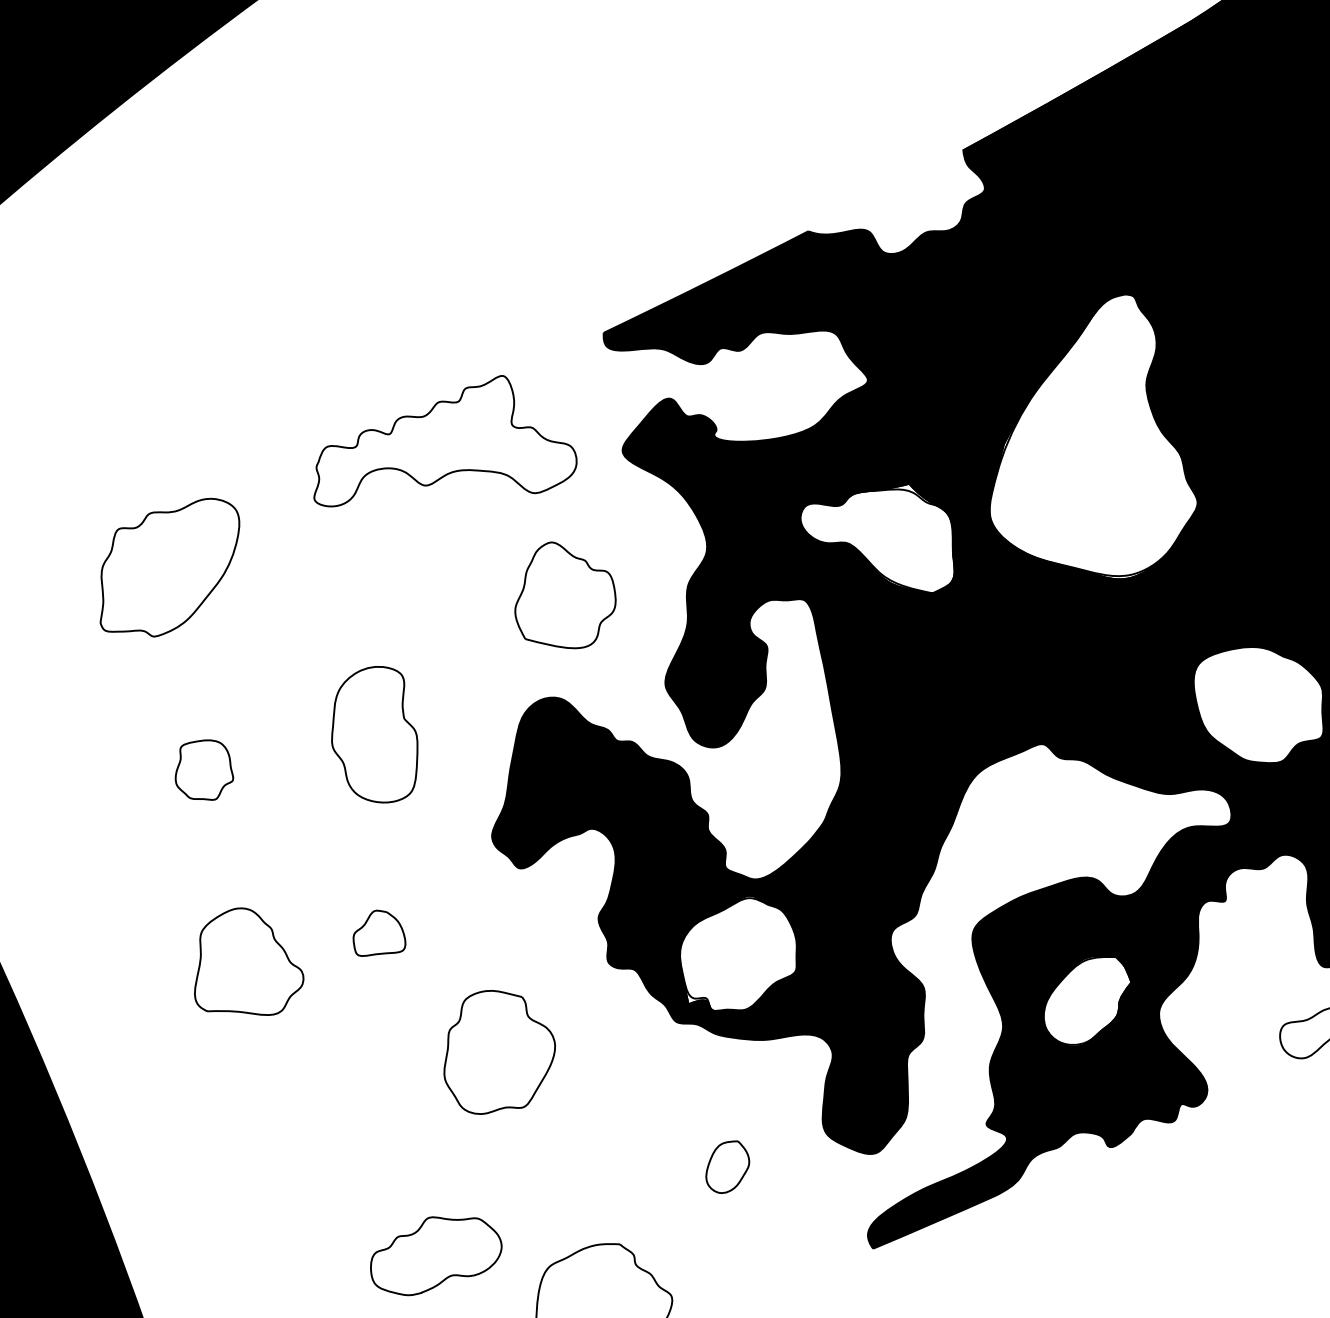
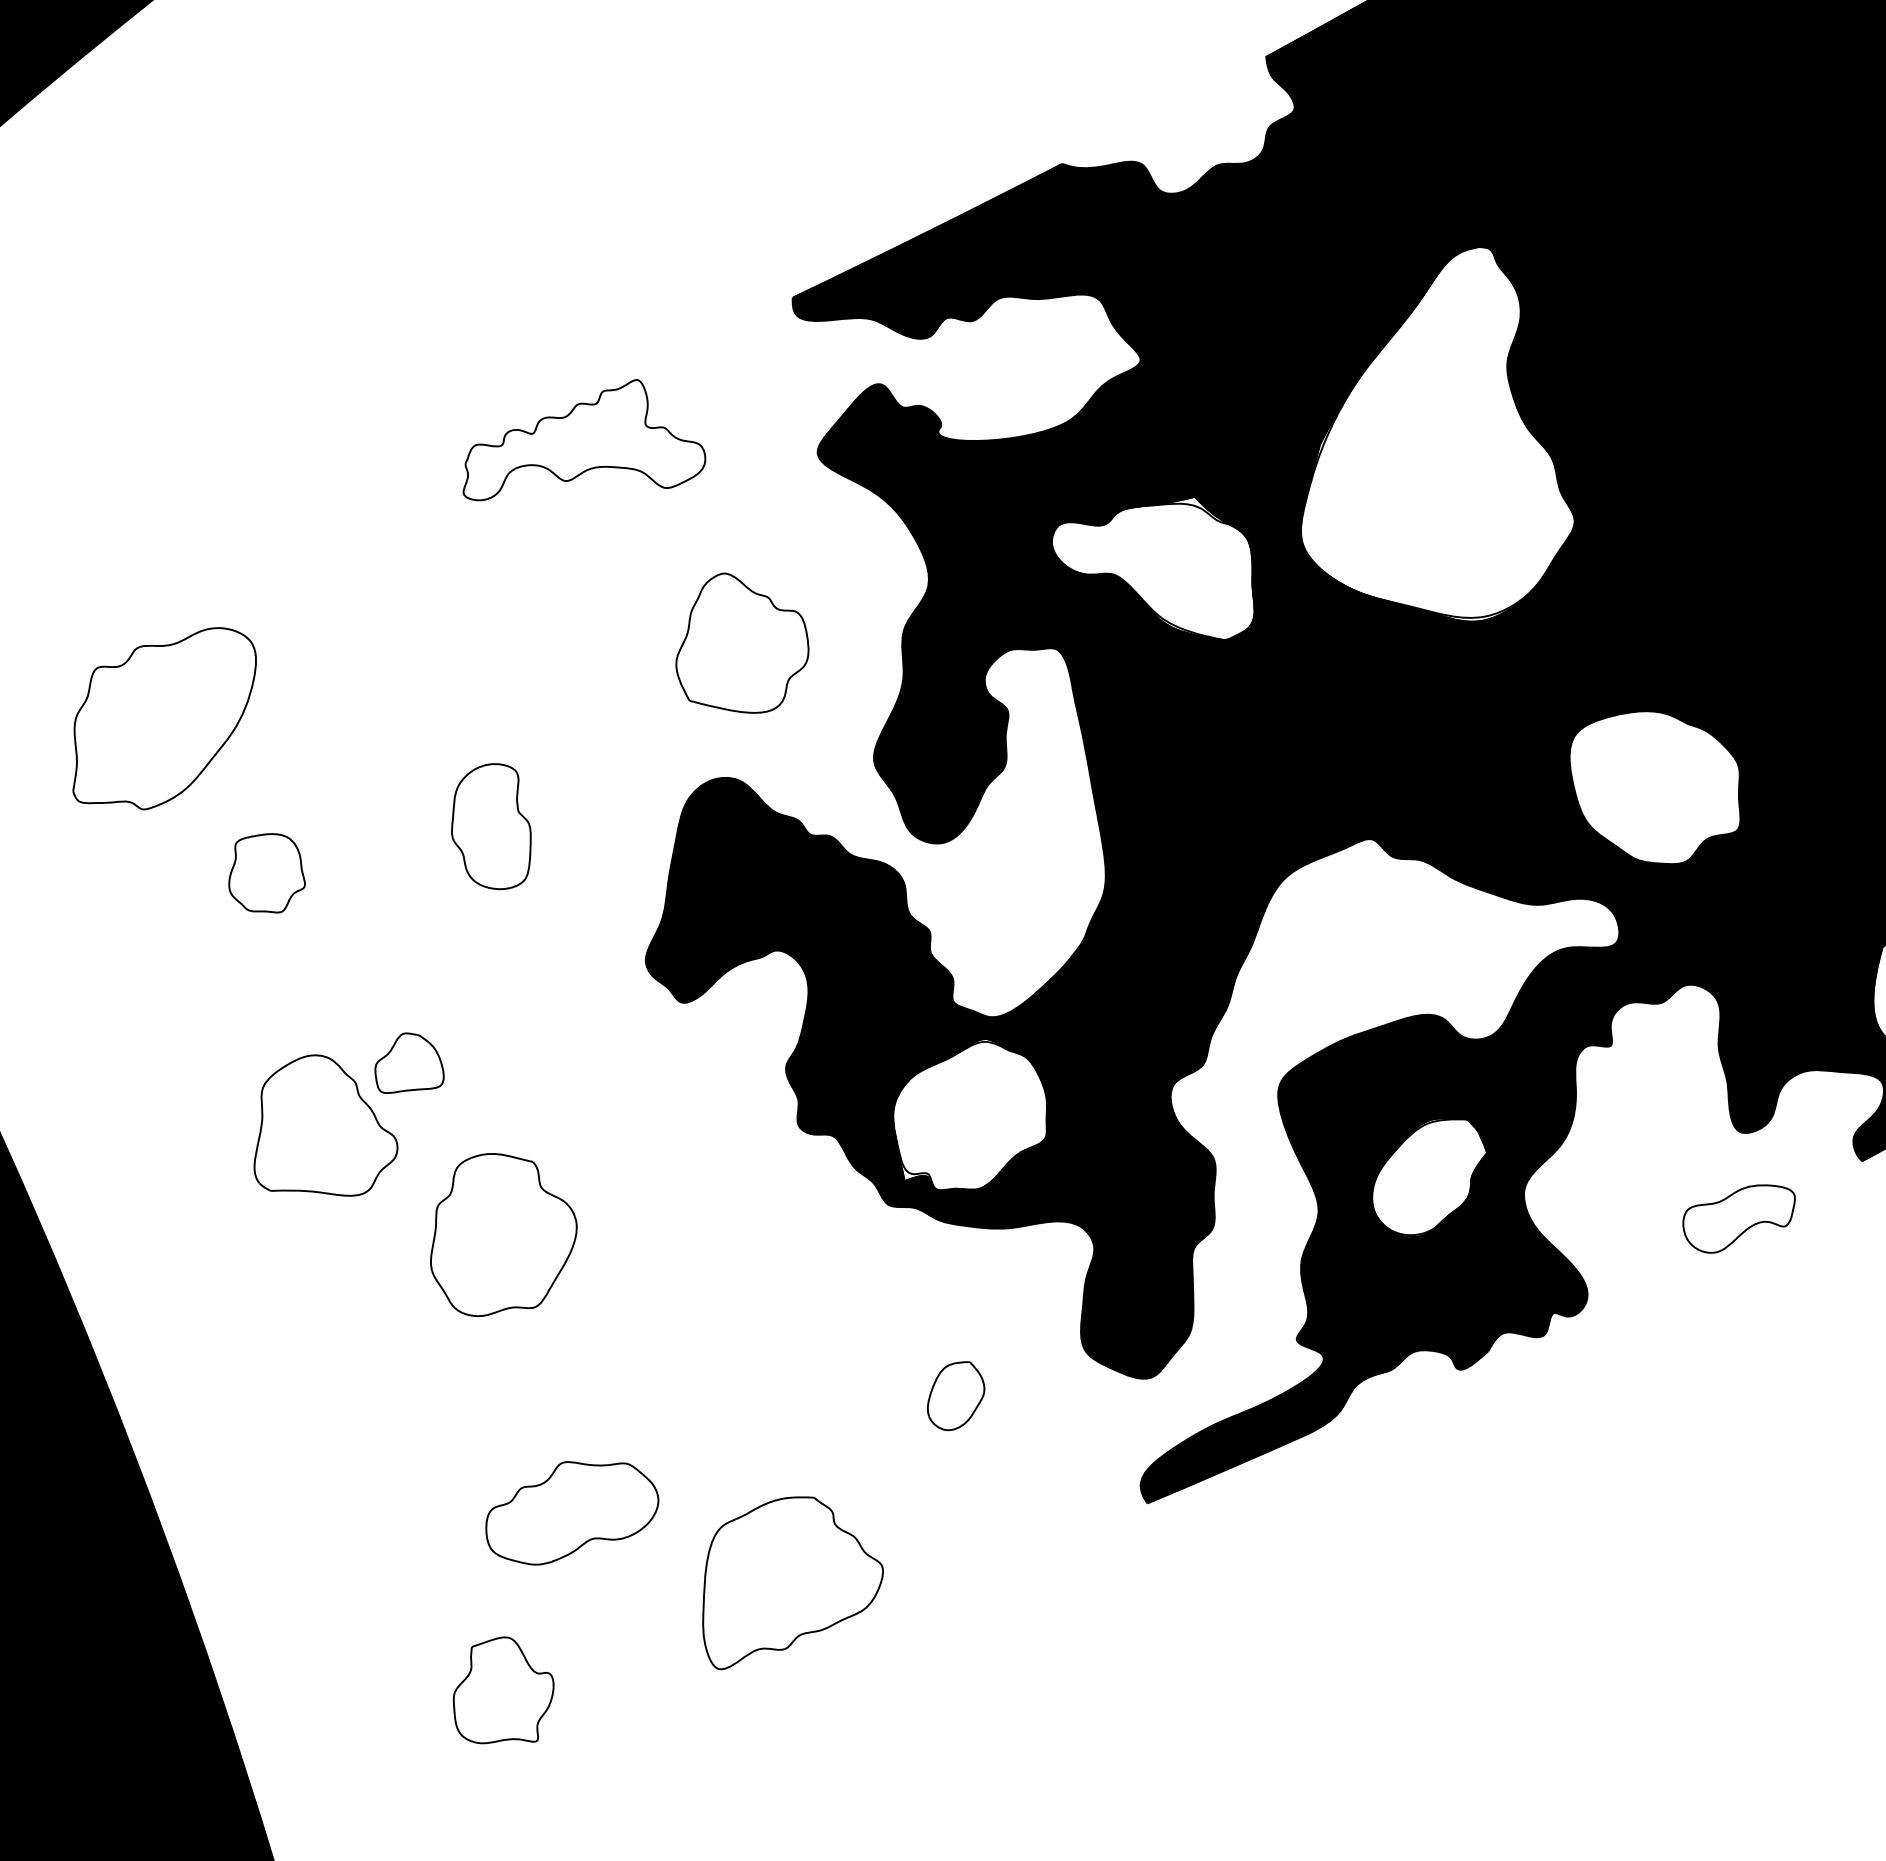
part: (445, 440) -> (584, 439), size x0.7
part: (169, 567) -> (164, 718), moved
part: (374, 734) -> (491, 826), size x0.7
part: (379, 932) -> (409, 1062), moved
part: (499, 1052) -> (503, 1234), moved

